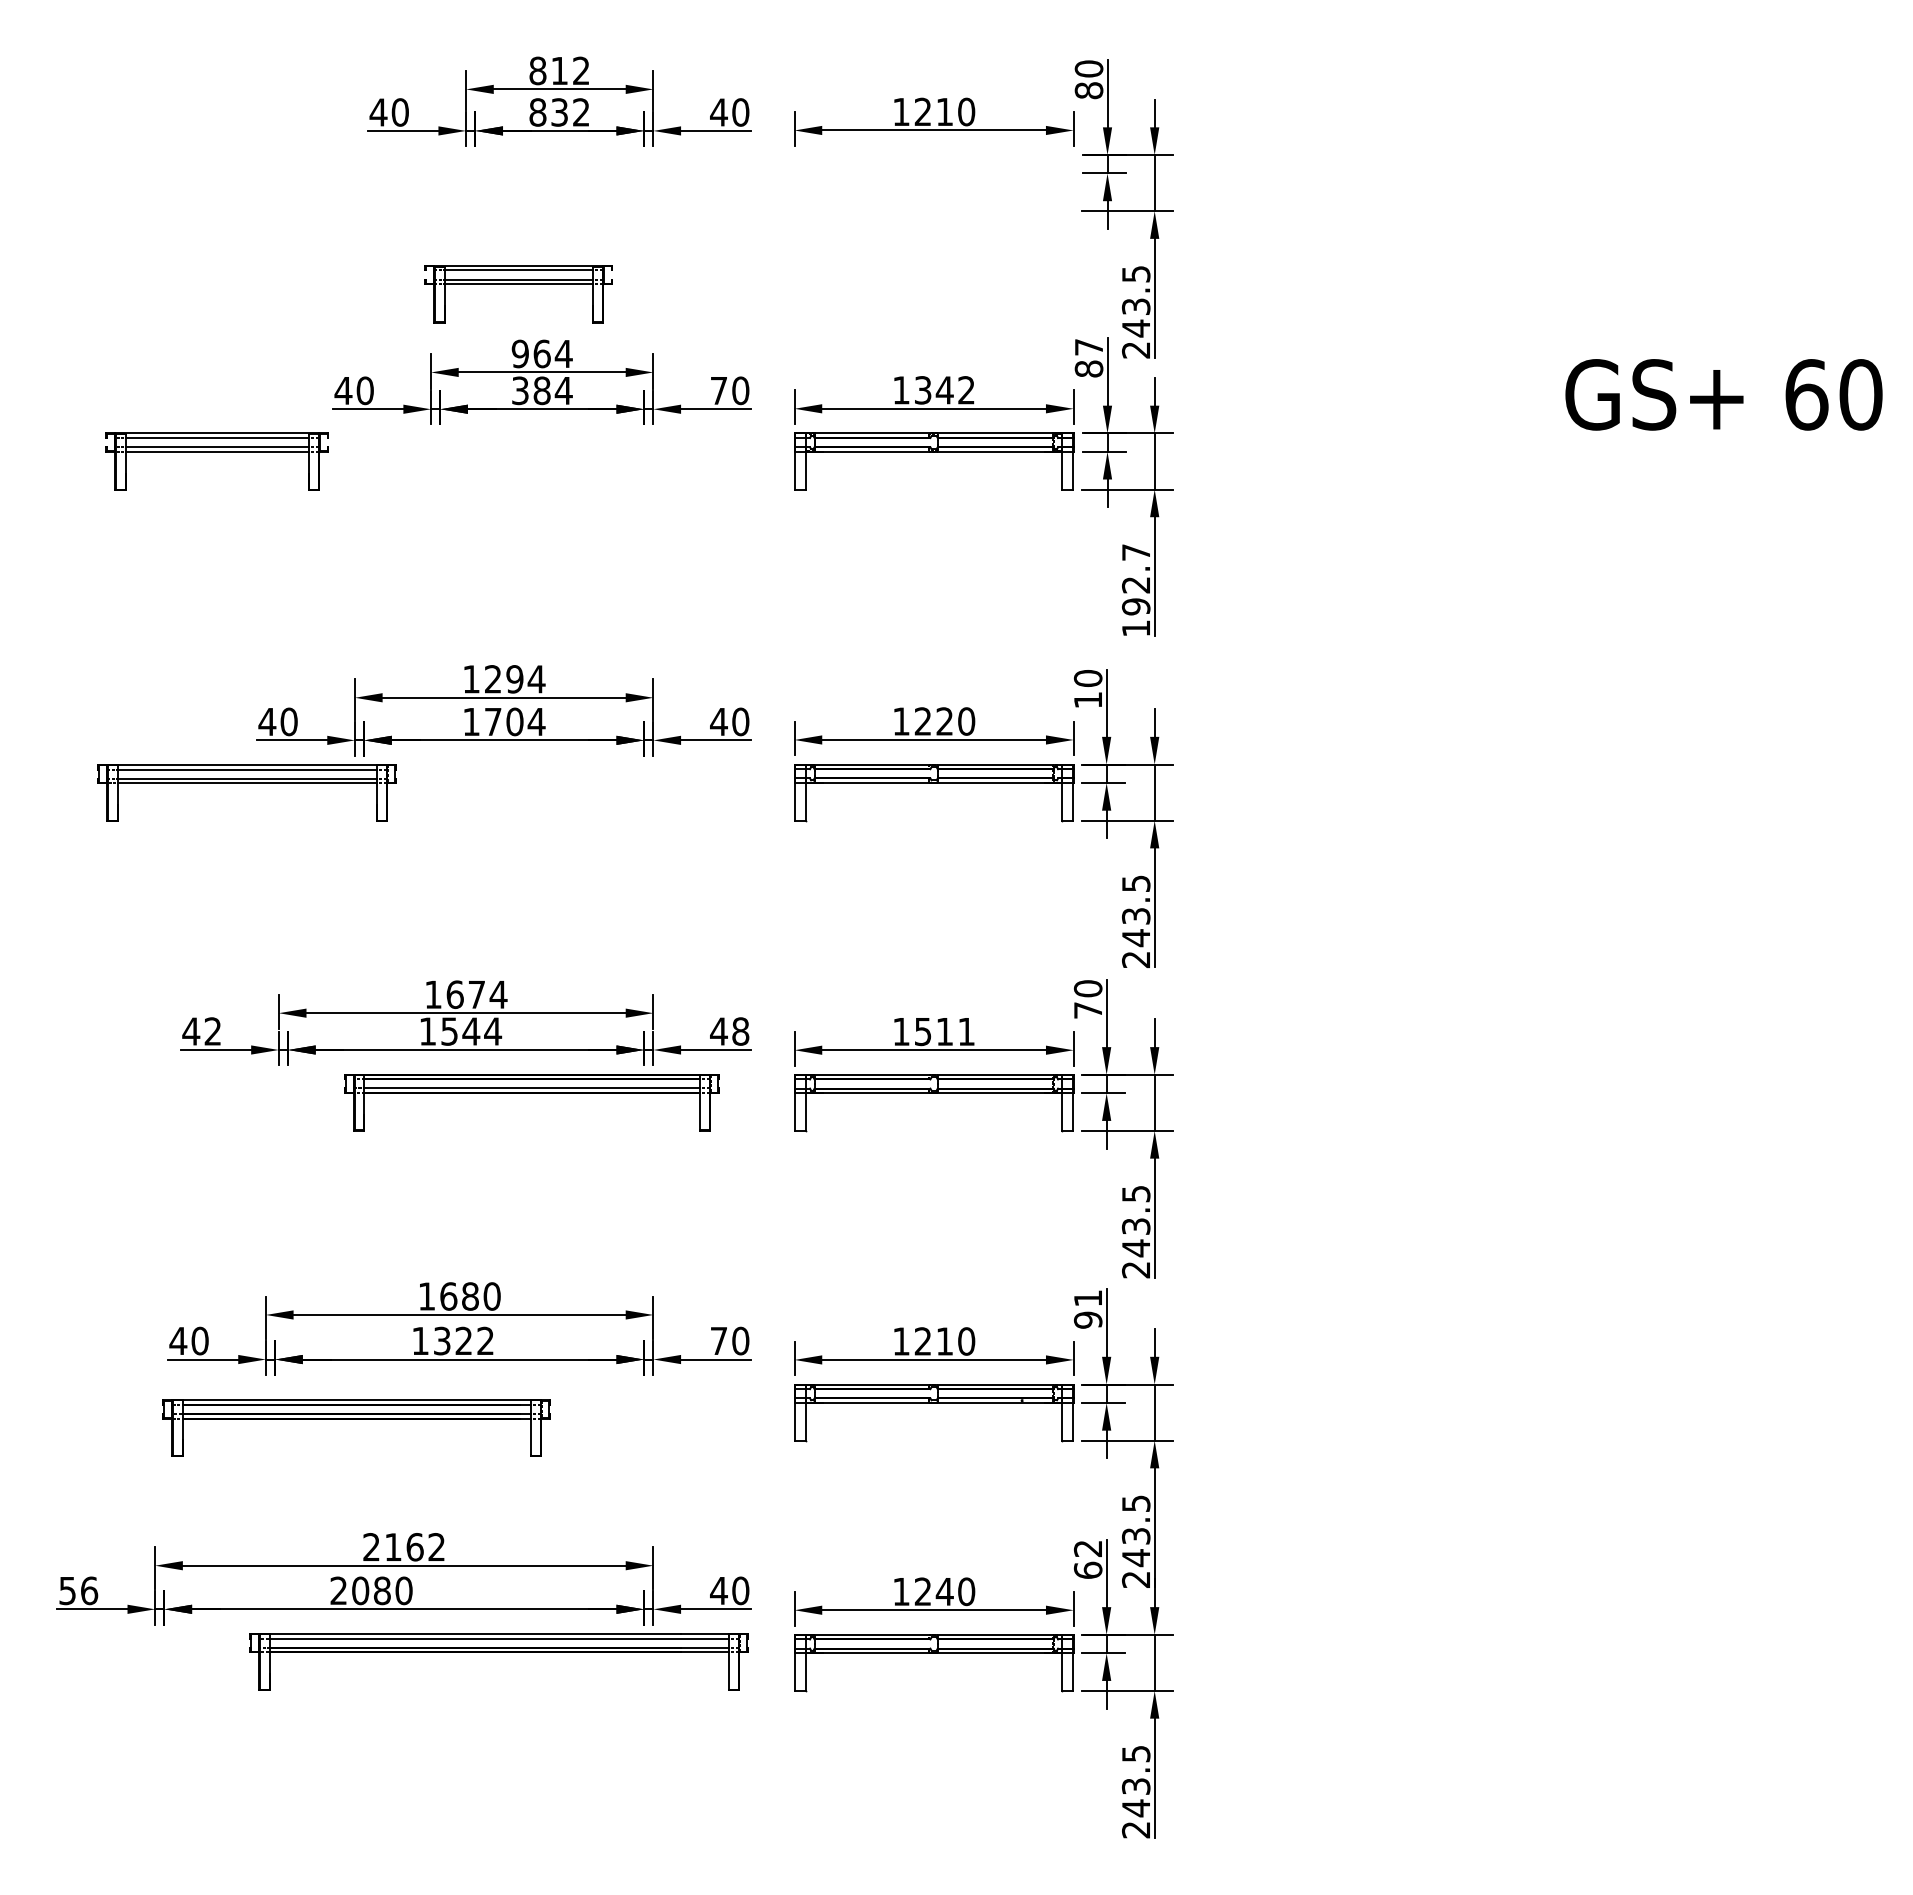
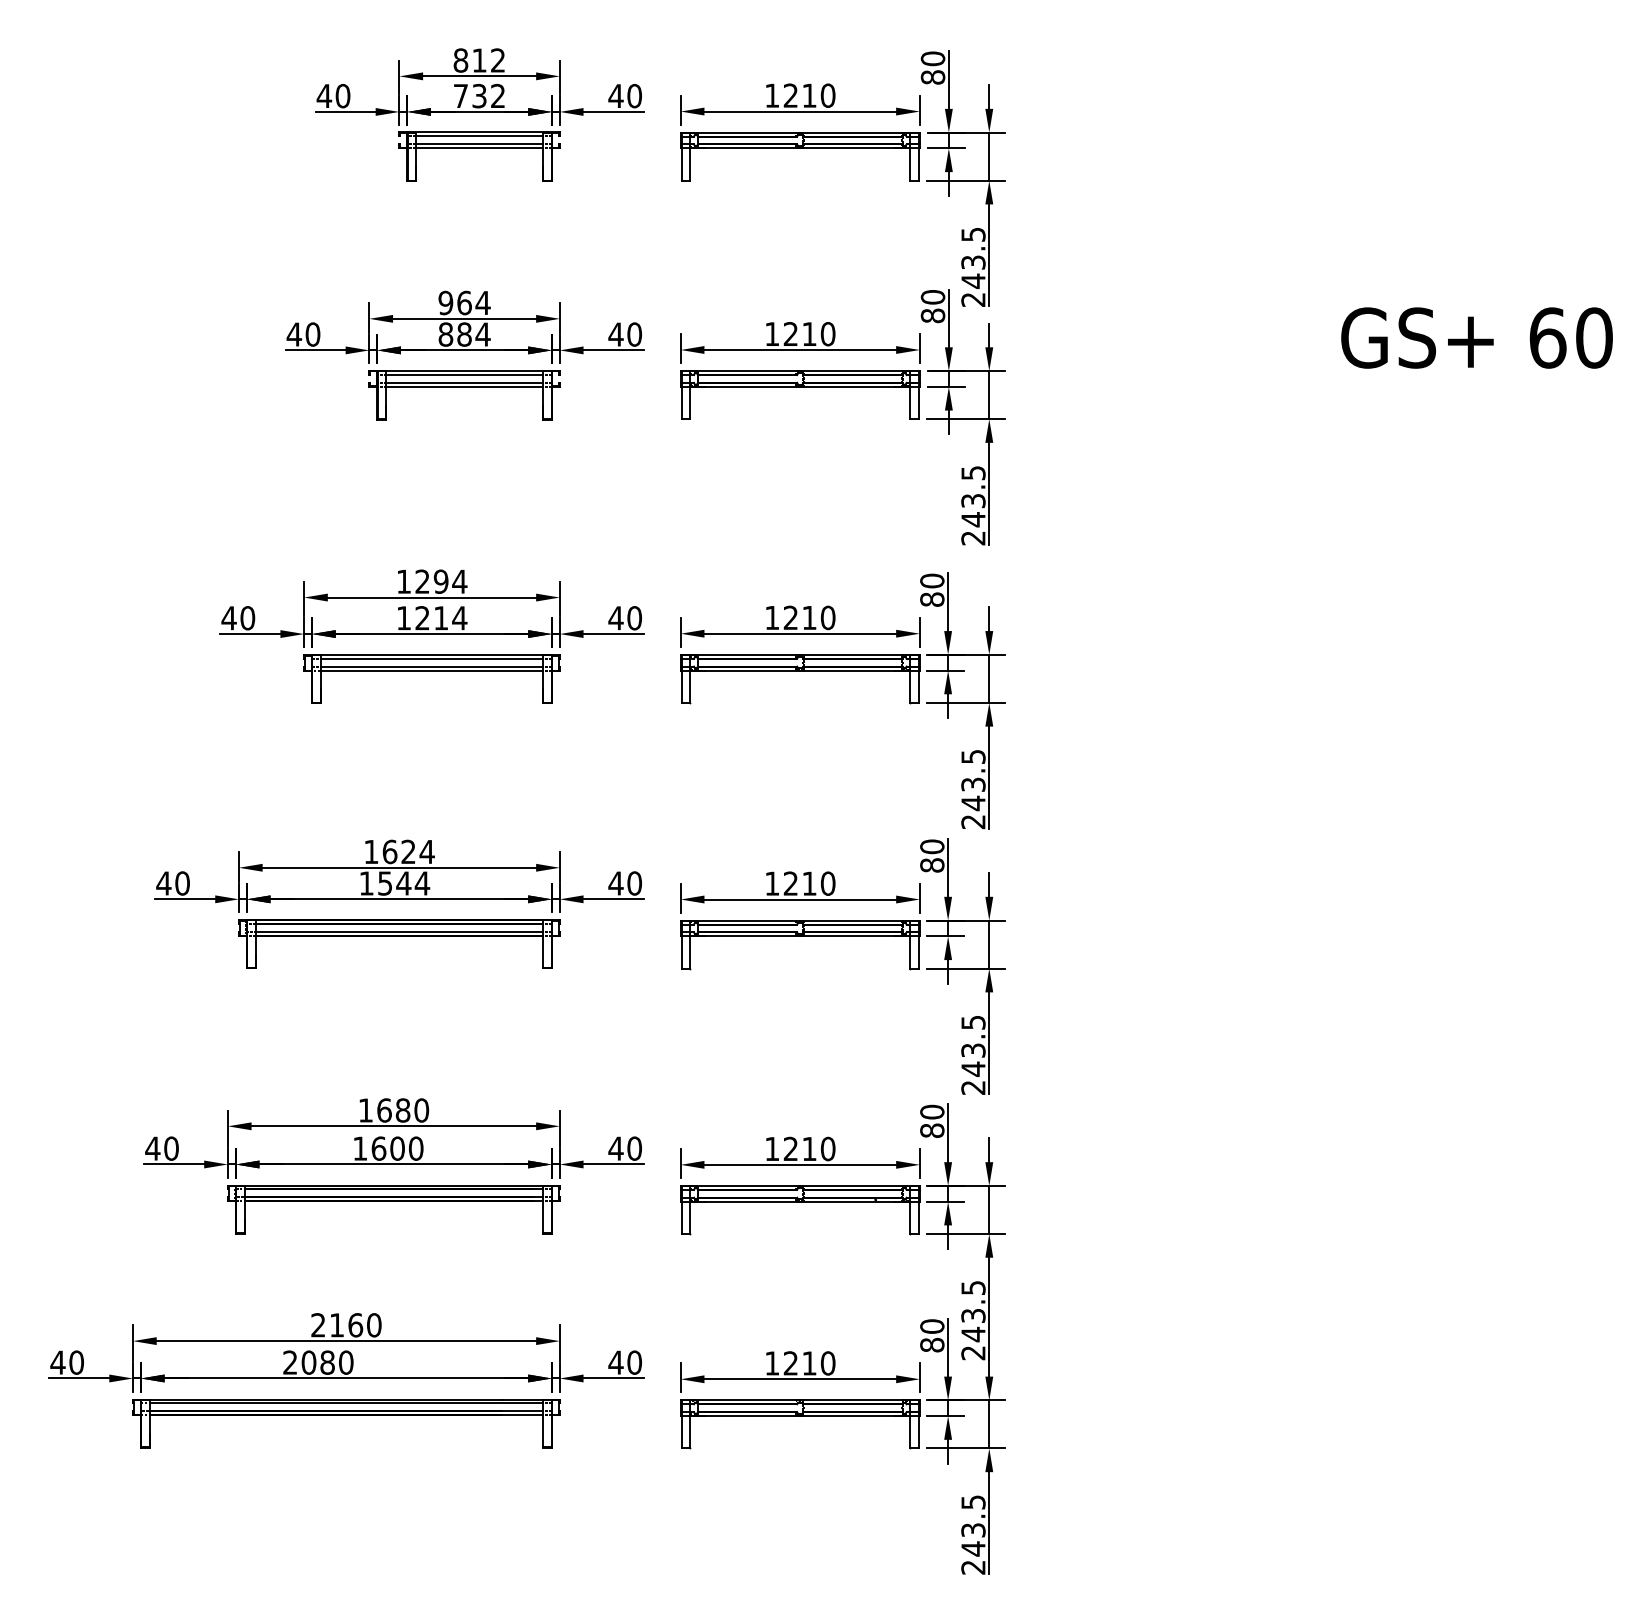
text: (537, 112) -> (460, 96), 832 -> 732
part: (934, 173) -> (800, 148), added
part: (518, 284) -> (479, 148), moved
text: (1088, 346) -> (932, 296), 87 -> 80
text: (520, 390) -> (445, 334), 384 -> 884
text: (718, 390) -> (615, 334), 70 -> 40
text: (944, 390) -> (809, 334), 1342 -> 1210
part: (216, 452) -> (463, 387), moved
text: (1136, 590) -> (973, 505), 192.7 -> 243.5
text: (1087, 699) -> (931, 599), 10 -> 80
text: (504, 721) -> (432, 617), 1704 -> 1214
text: (944, 721) -> (809, 617), 1220 -> 1210
part: (246, 783) -> (431, 671), moved
text: (476, 994) -> (408, 851), 1674 -> 1624
text: (1087, 1010) -> (931, 865), 70 -> 80
text: (212, 1031) -> (182, 883), 42 -> 40
text: (740, 1031) -> (634, 883), 48 -> 40
text: (944, 1031) -> (809, 883), 1511 -> 1210
part: (531, 1093) -> (398, 936), moved
text: (1087, 1308) -> (931, 1120), 91 -> 80
text: (463, 1340) -> (397, 1148), 1322 -> 1600
text: (718, 1340) -> (615, 1148), 70 -> 40
part: (356, 1419) -> (393, 1202), moved
text: (436, 1547) -> (374, 1325), 2162 -> 2160
text: (1087, 1559) -> (931, 1335), 62 -> 80
text: (78, 1590) -> (67, 1362), 56 -> 40
text: (944, 1591) -> (809, 1363), 1240 -> 1210
part: (498, 1652) -> (345, 1415), moved

